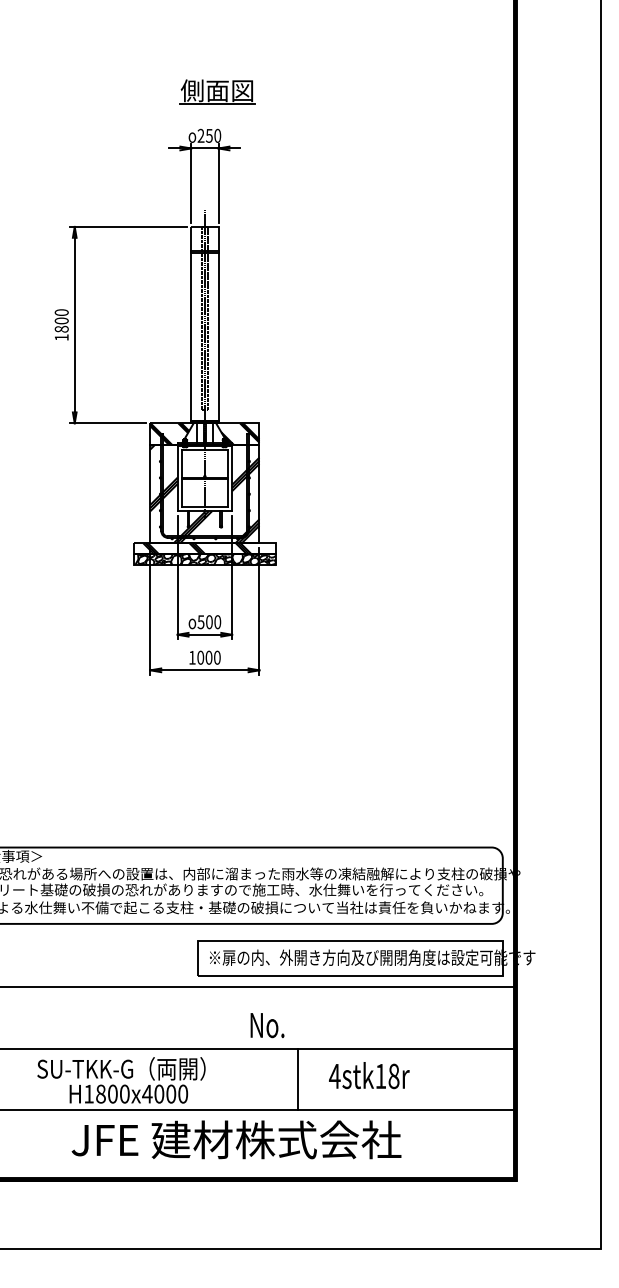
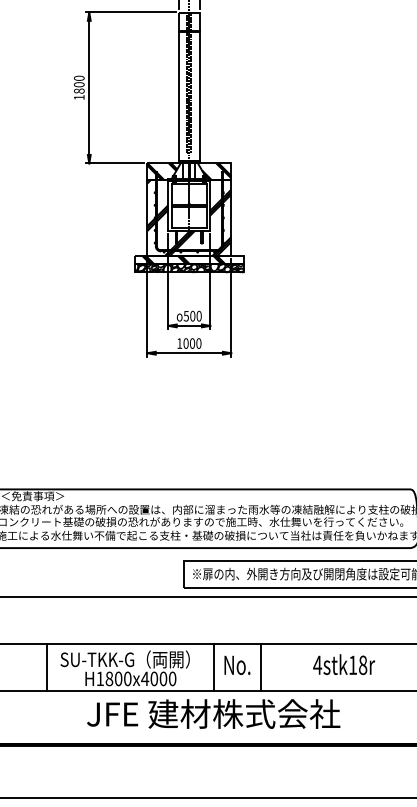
text: (267, 1025) -> (237, 665), moved
text: (369, 1075) -> (344, 664), moved
line: (20, 1079) -> (47, 667), added
line: (236, 1079) -> (213, 667), added

